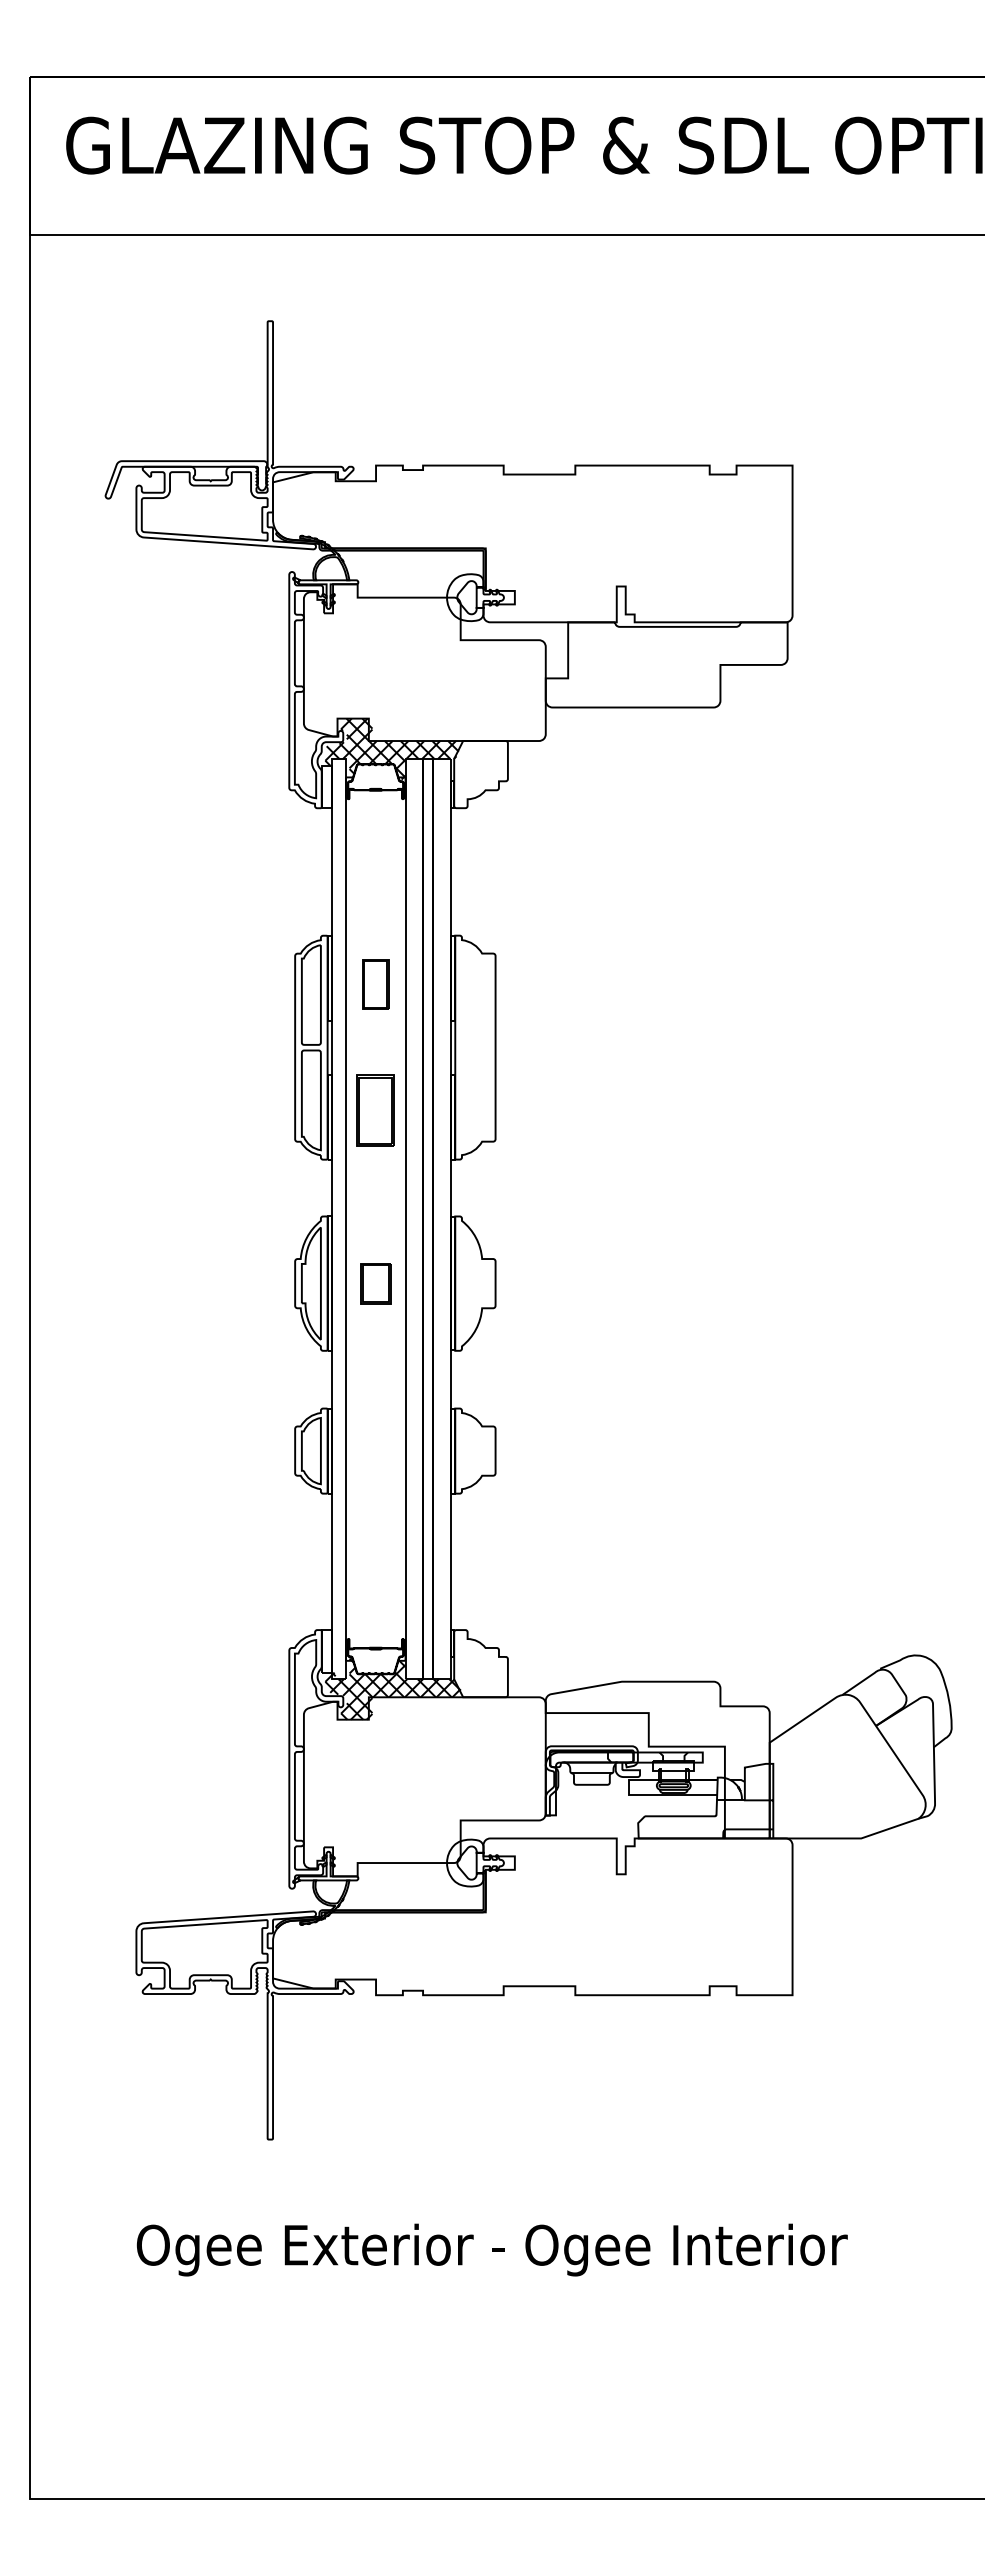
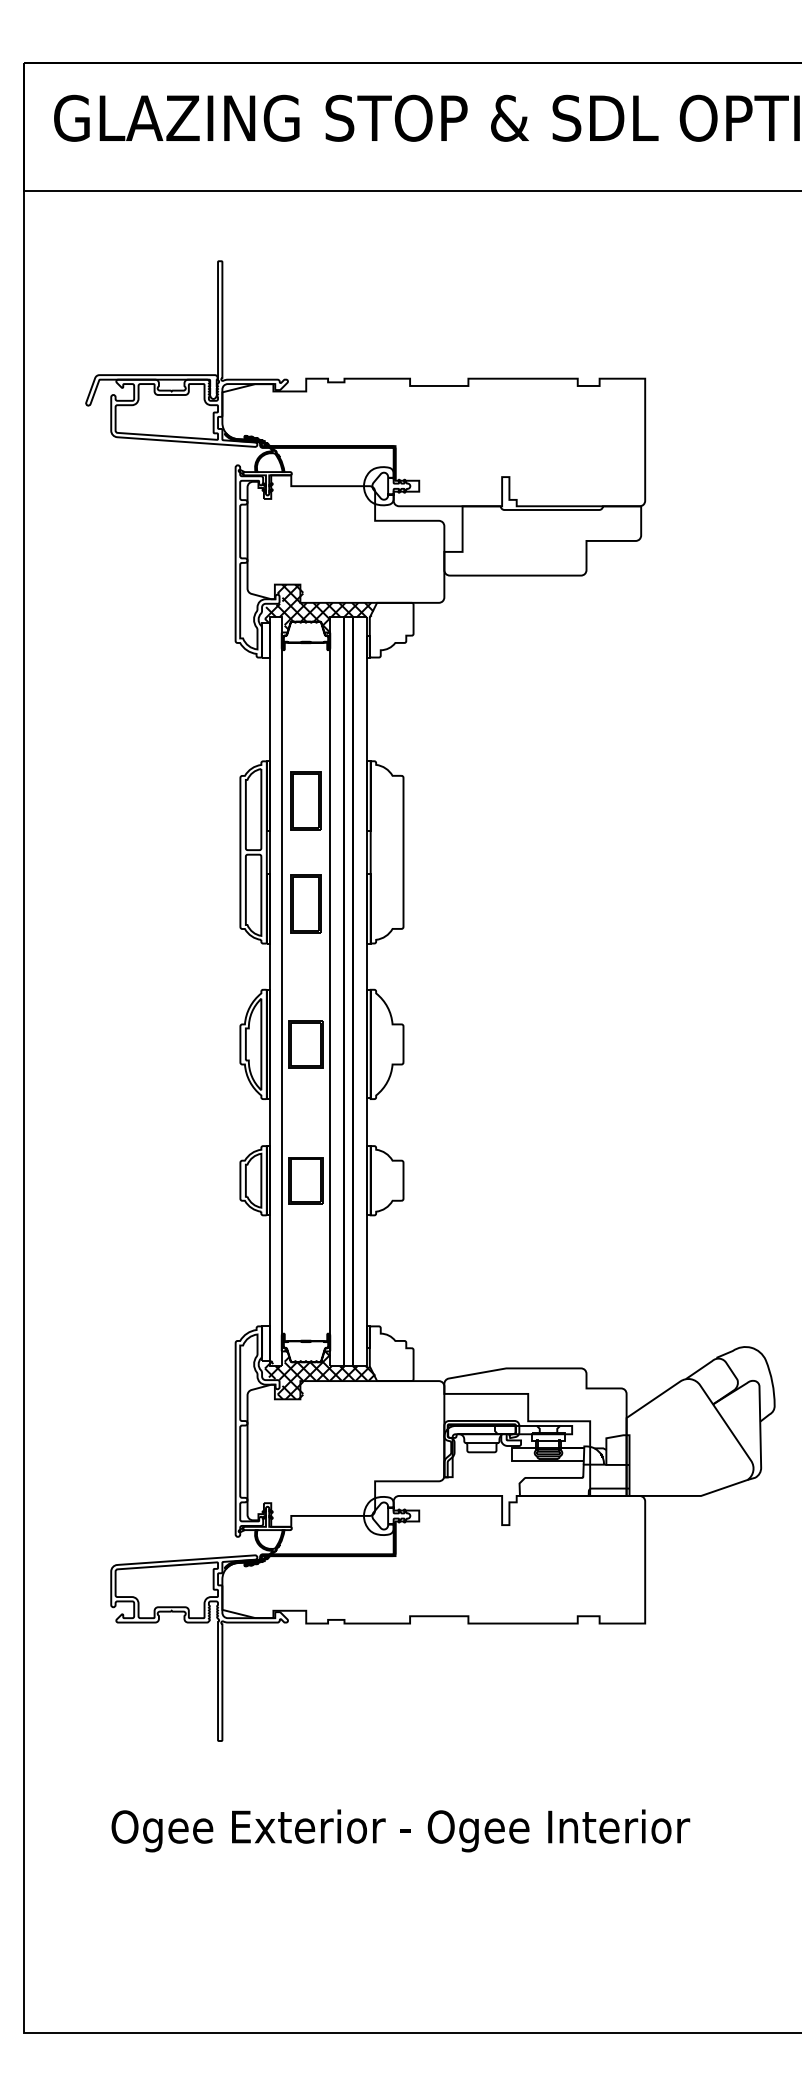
part: (375, 984) -> (305, 801), size x1.43
part: (375, 1283) -> (305, 1044), size x1.43
part: (375, 1451) -> (305, 1181), added

